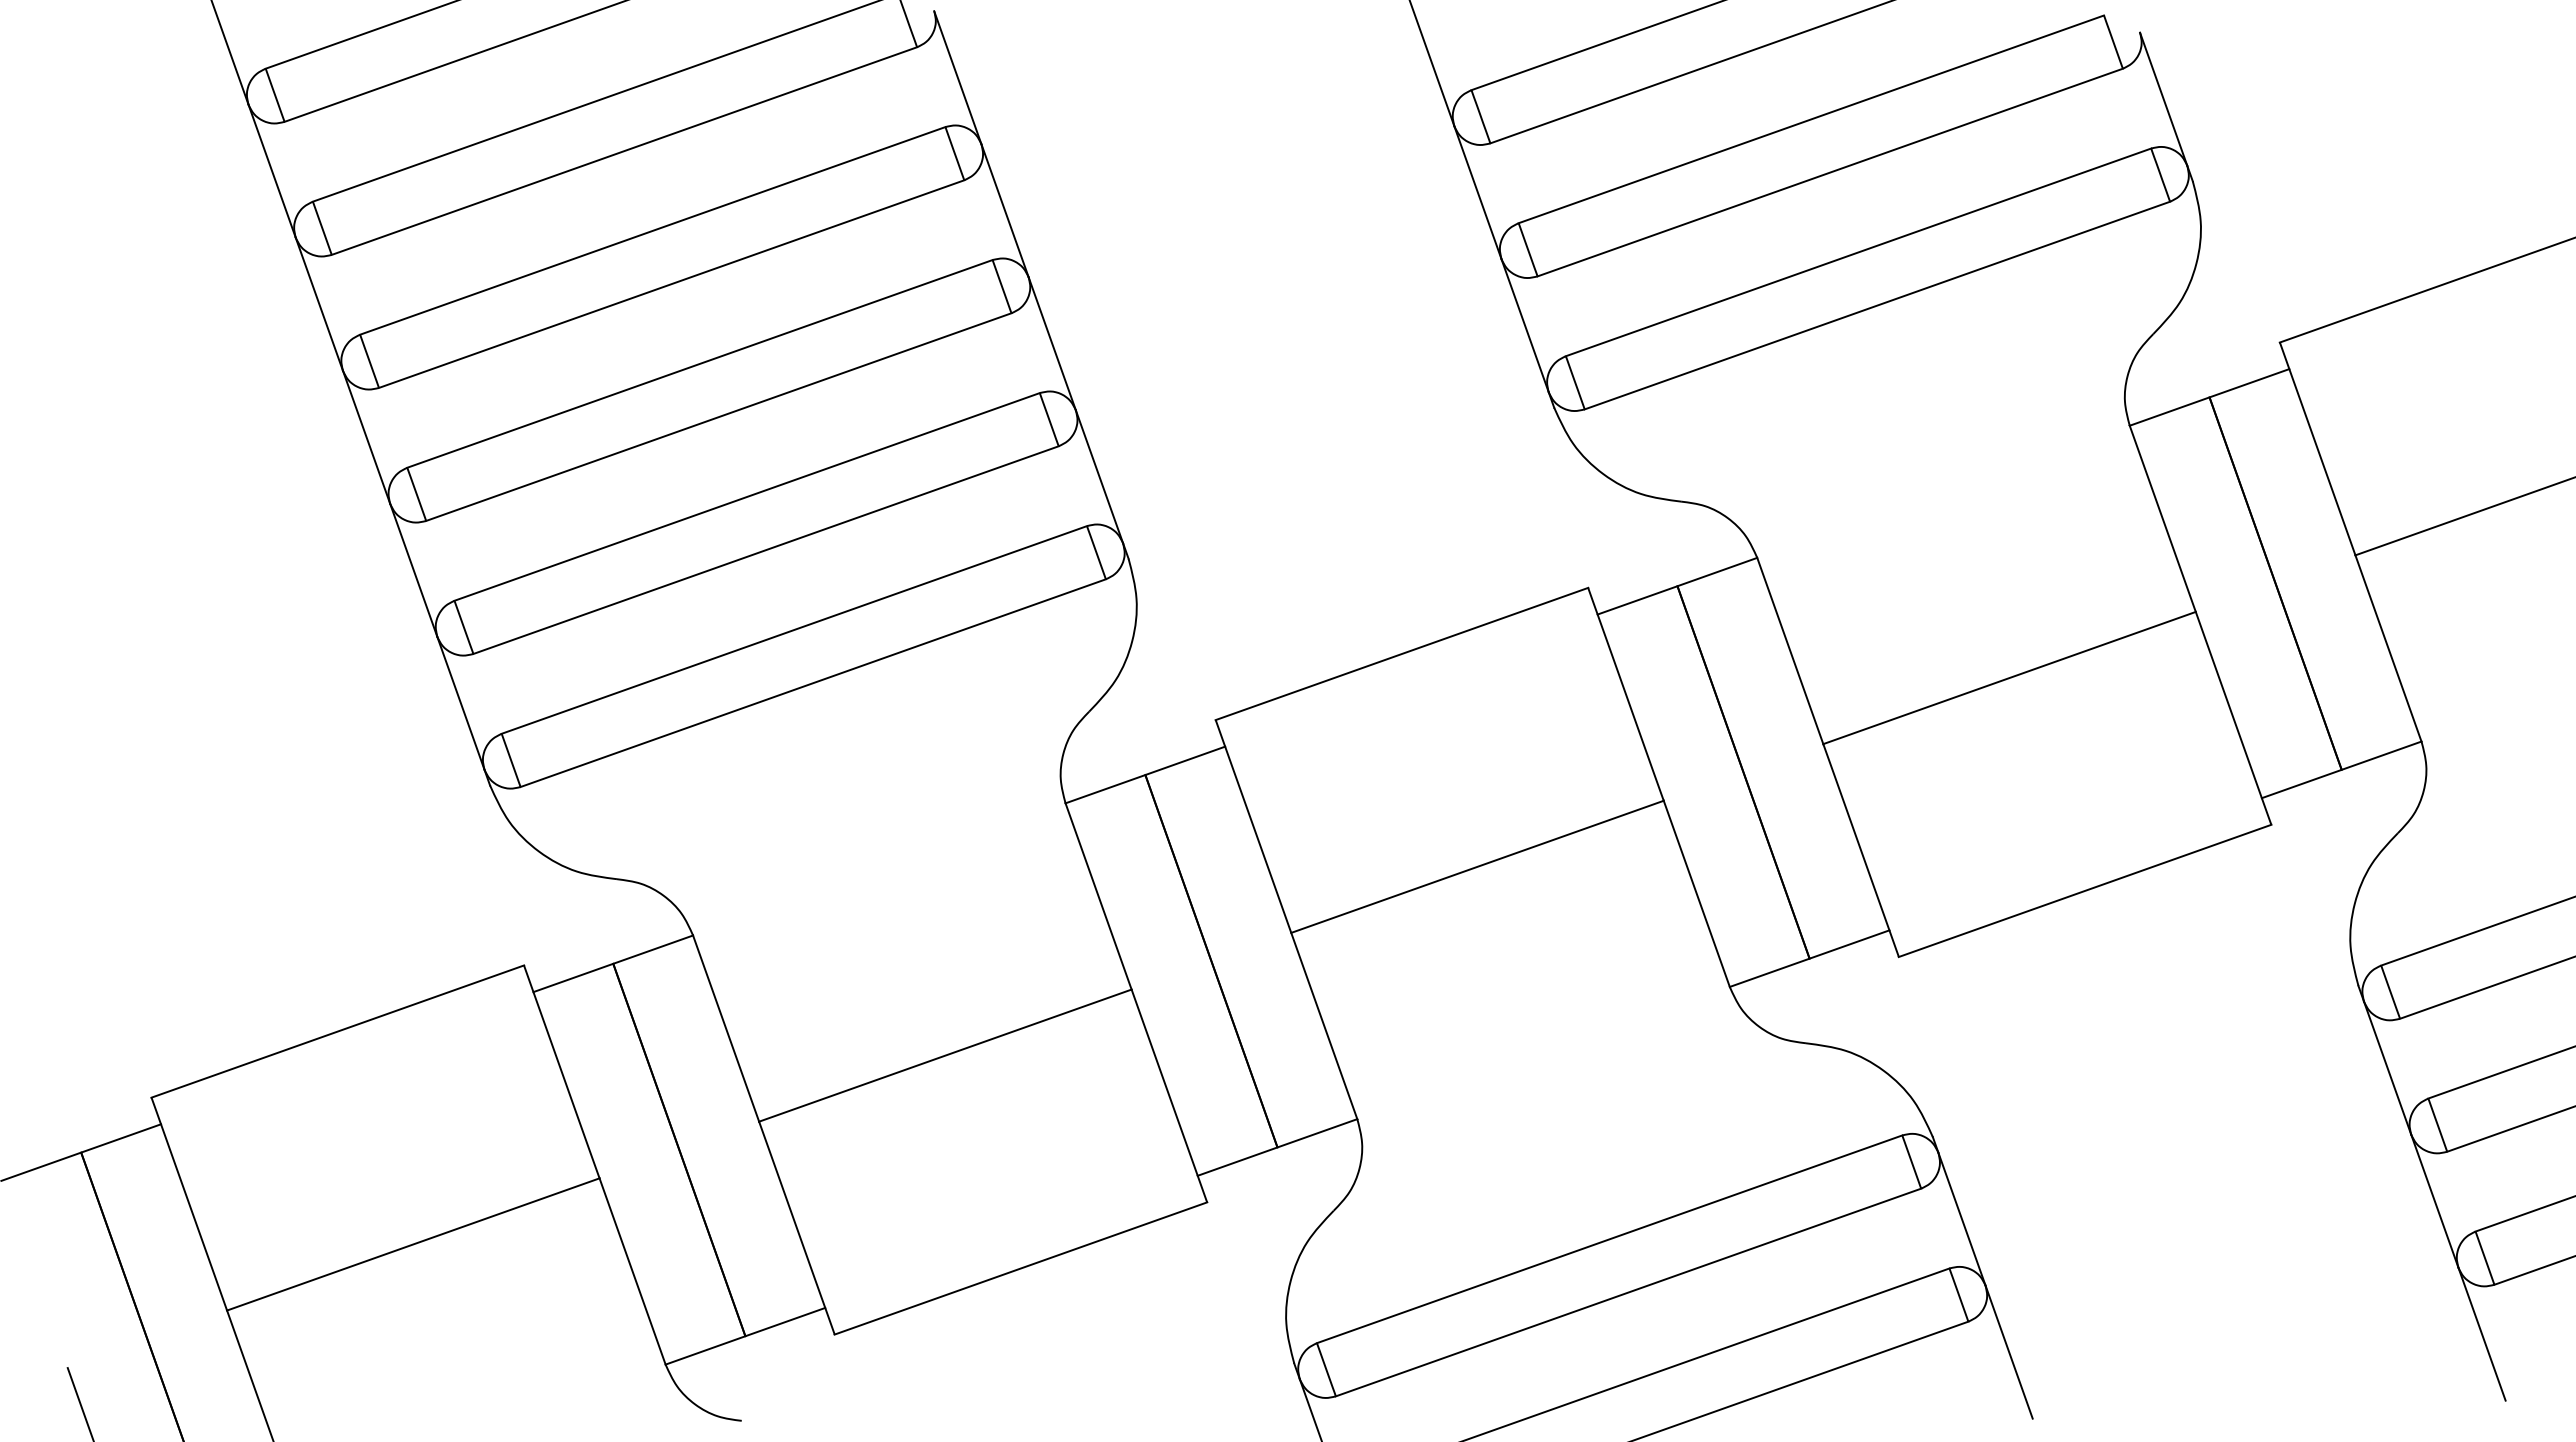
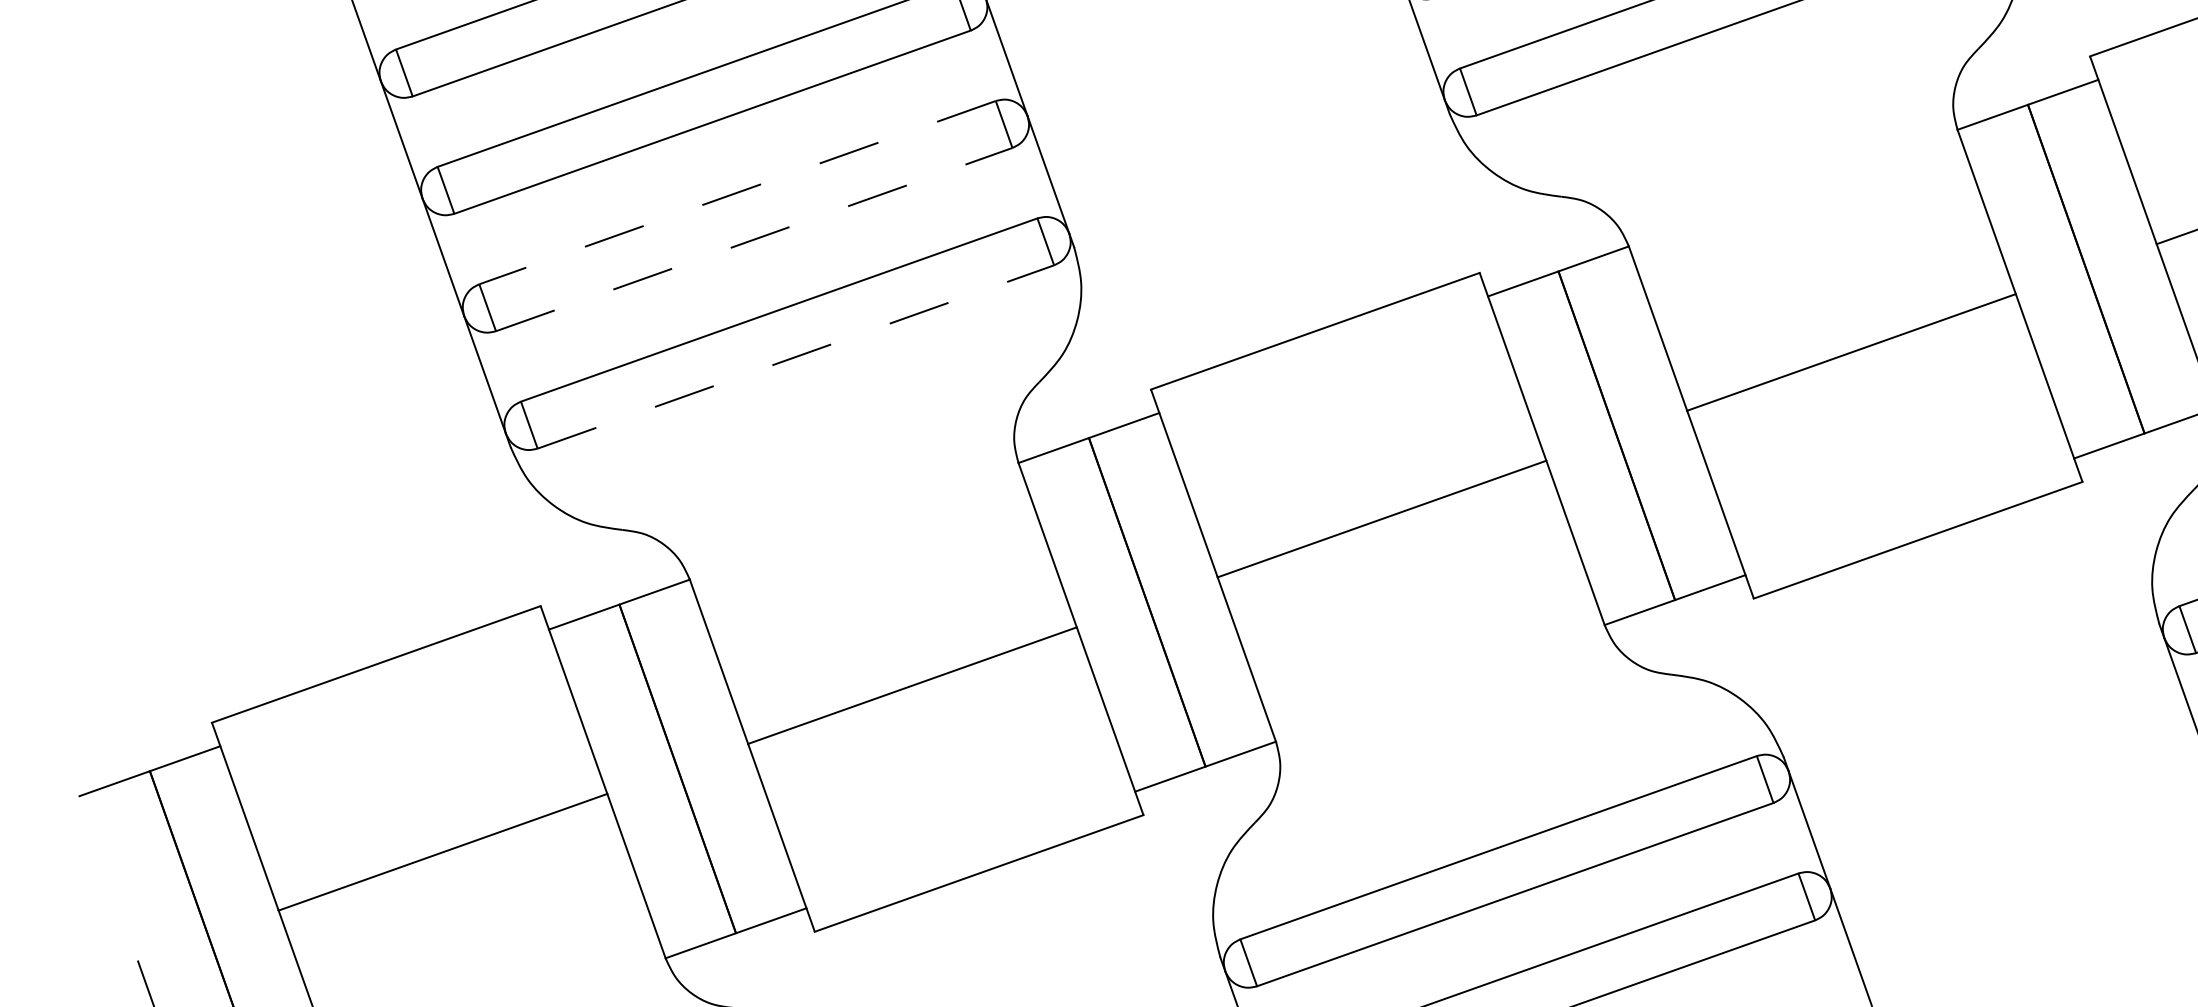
line: (747, 496) -> (737, 192), solid -> dashed
line: (766, 550) -> (754, 239), solid -> dashed
line: (813, 683) -> (796, 357), solid -> dashed

